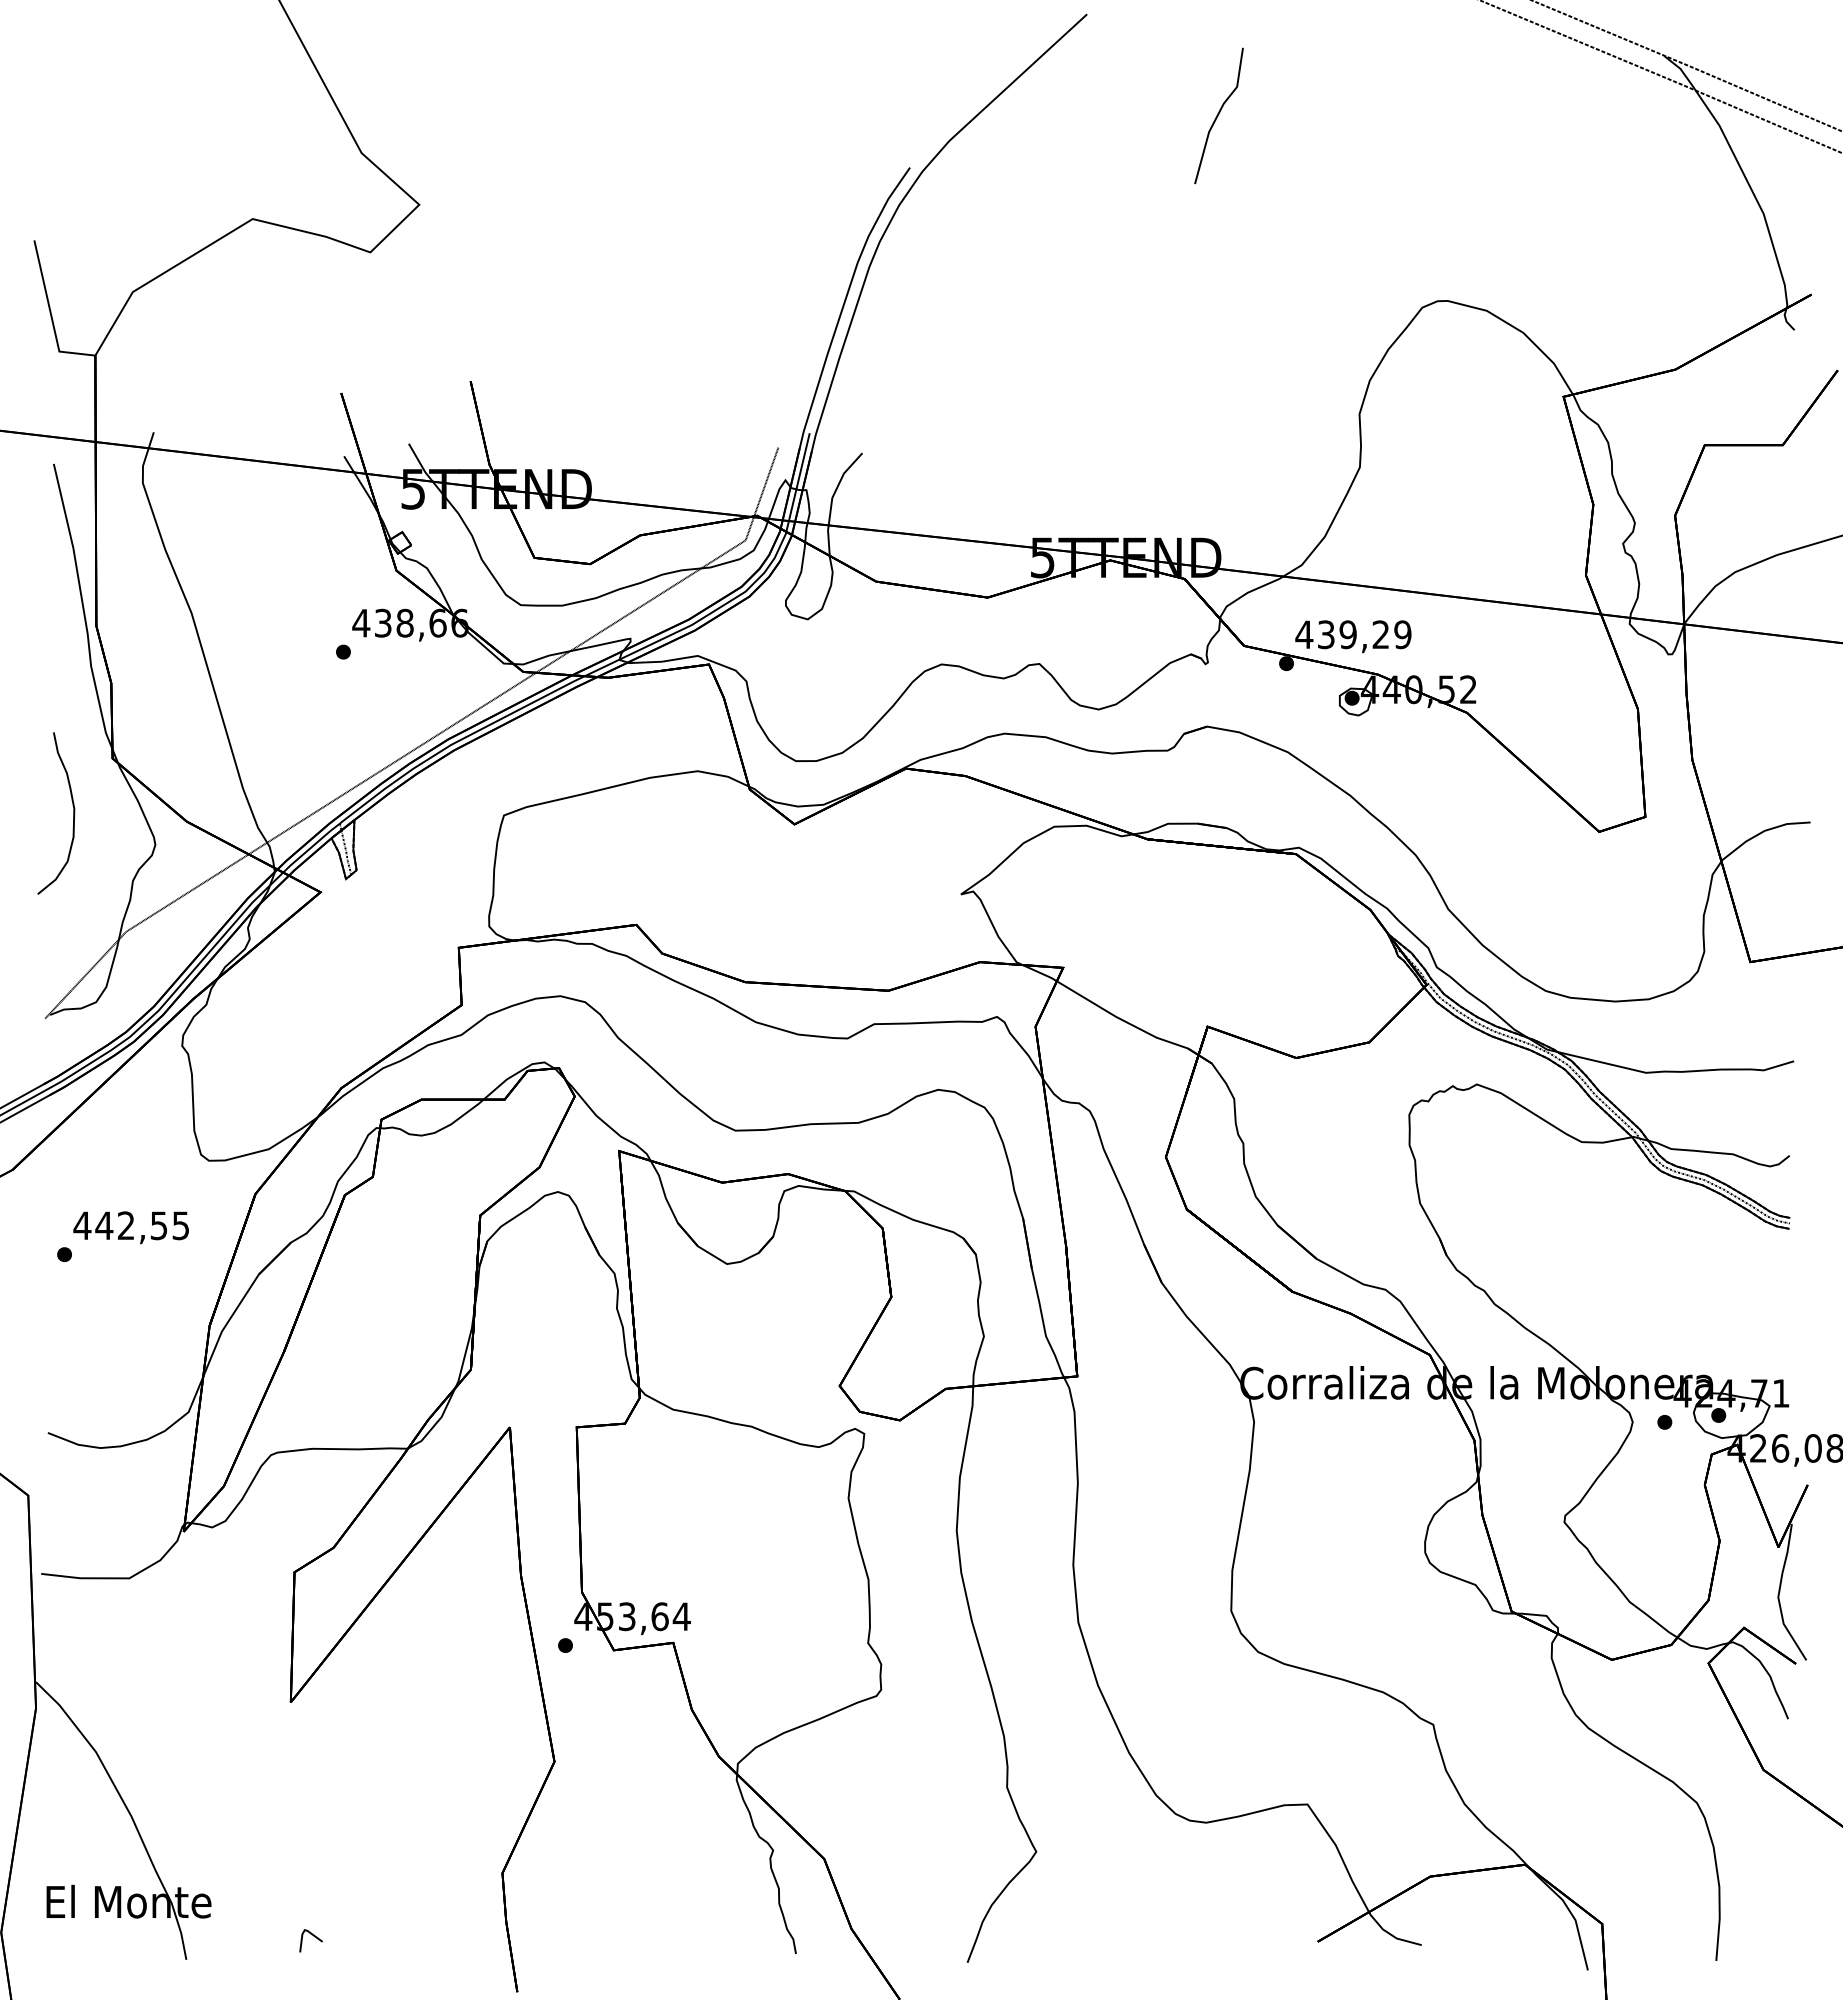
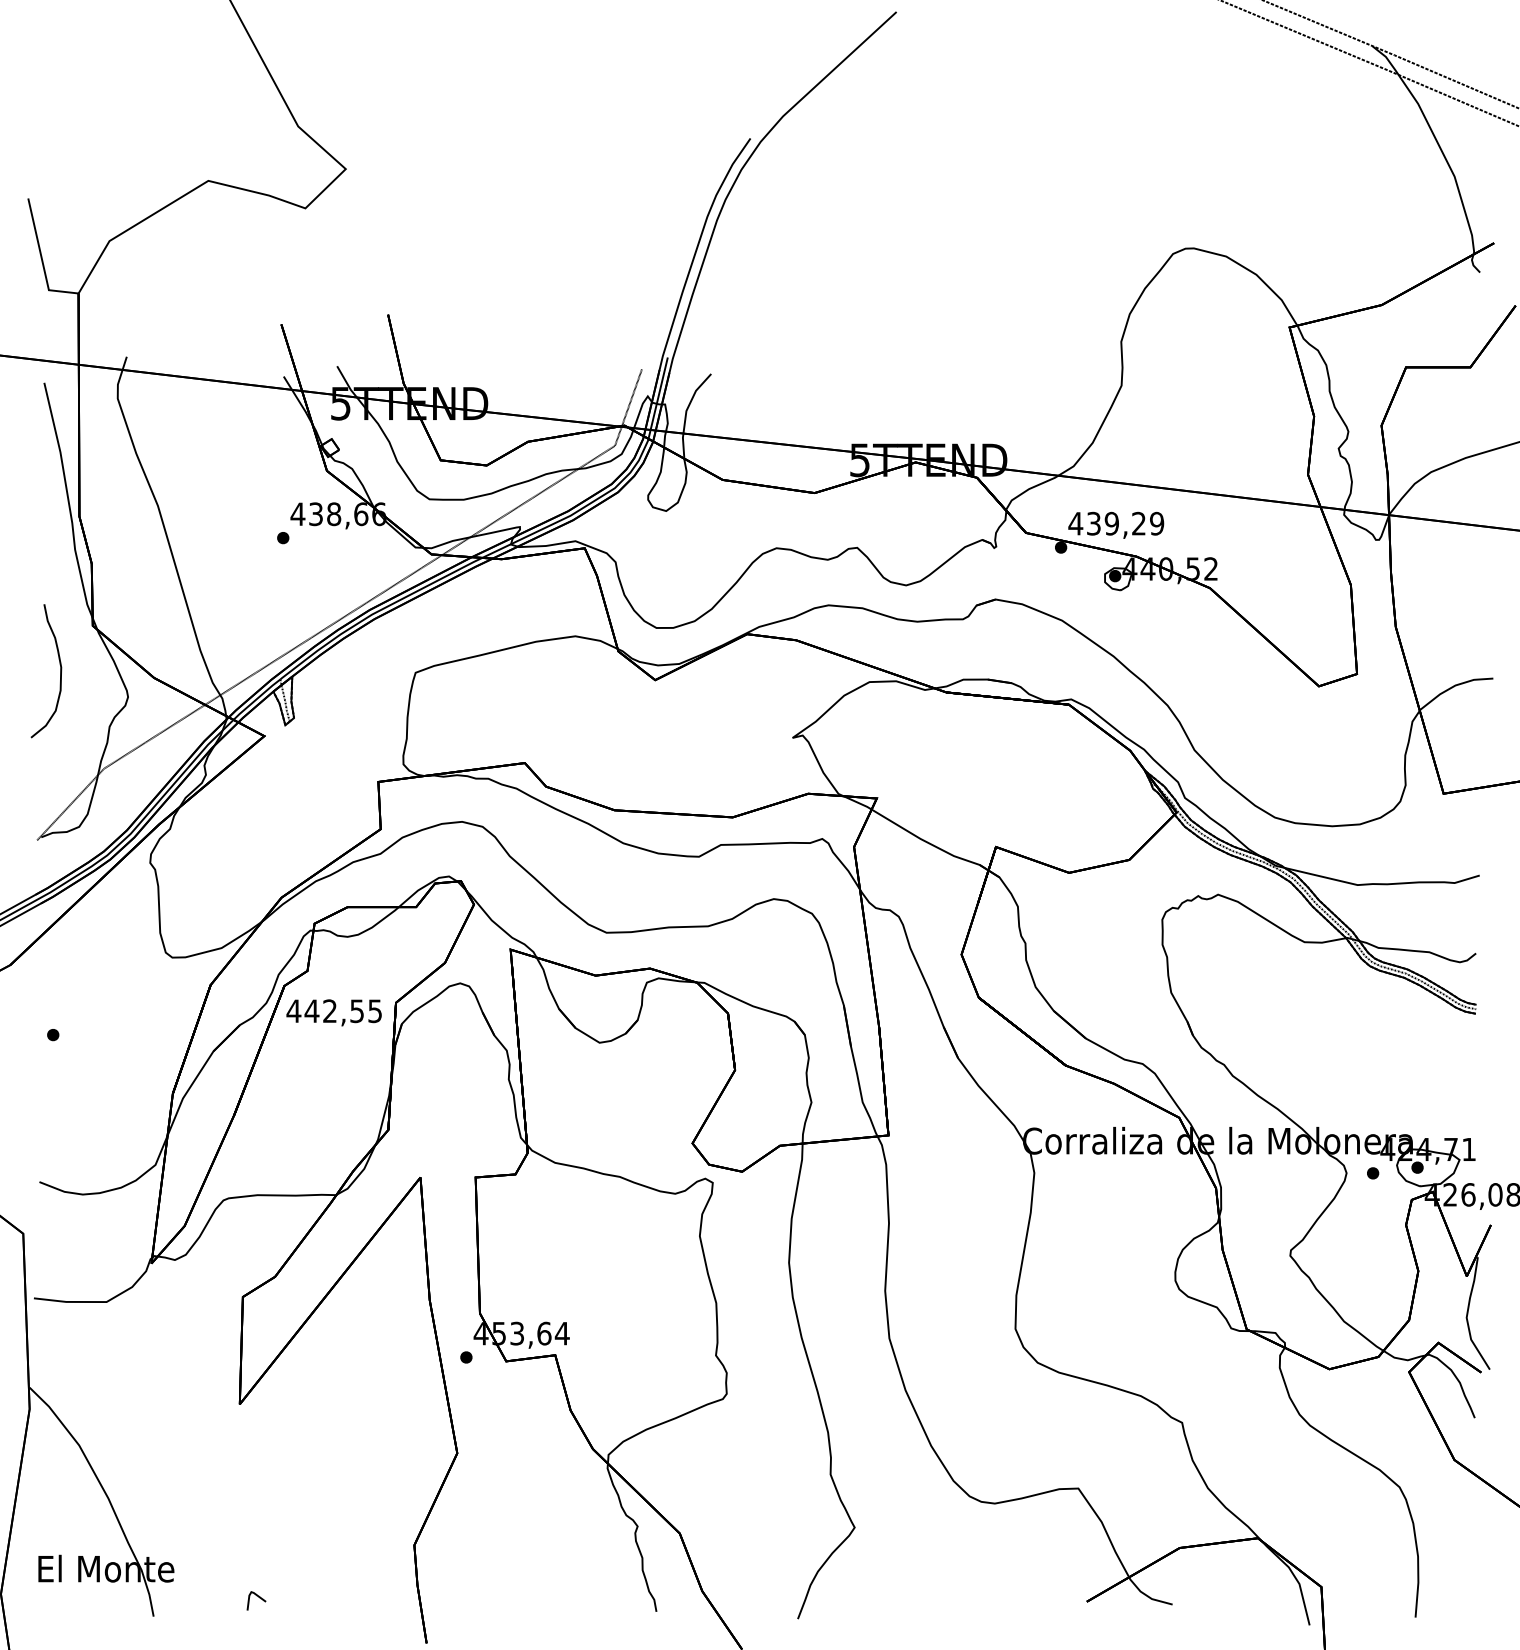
line: (1218, 115) -> (1004, 95), removed
text: (130, 1227) -> (333, 1012), moved

